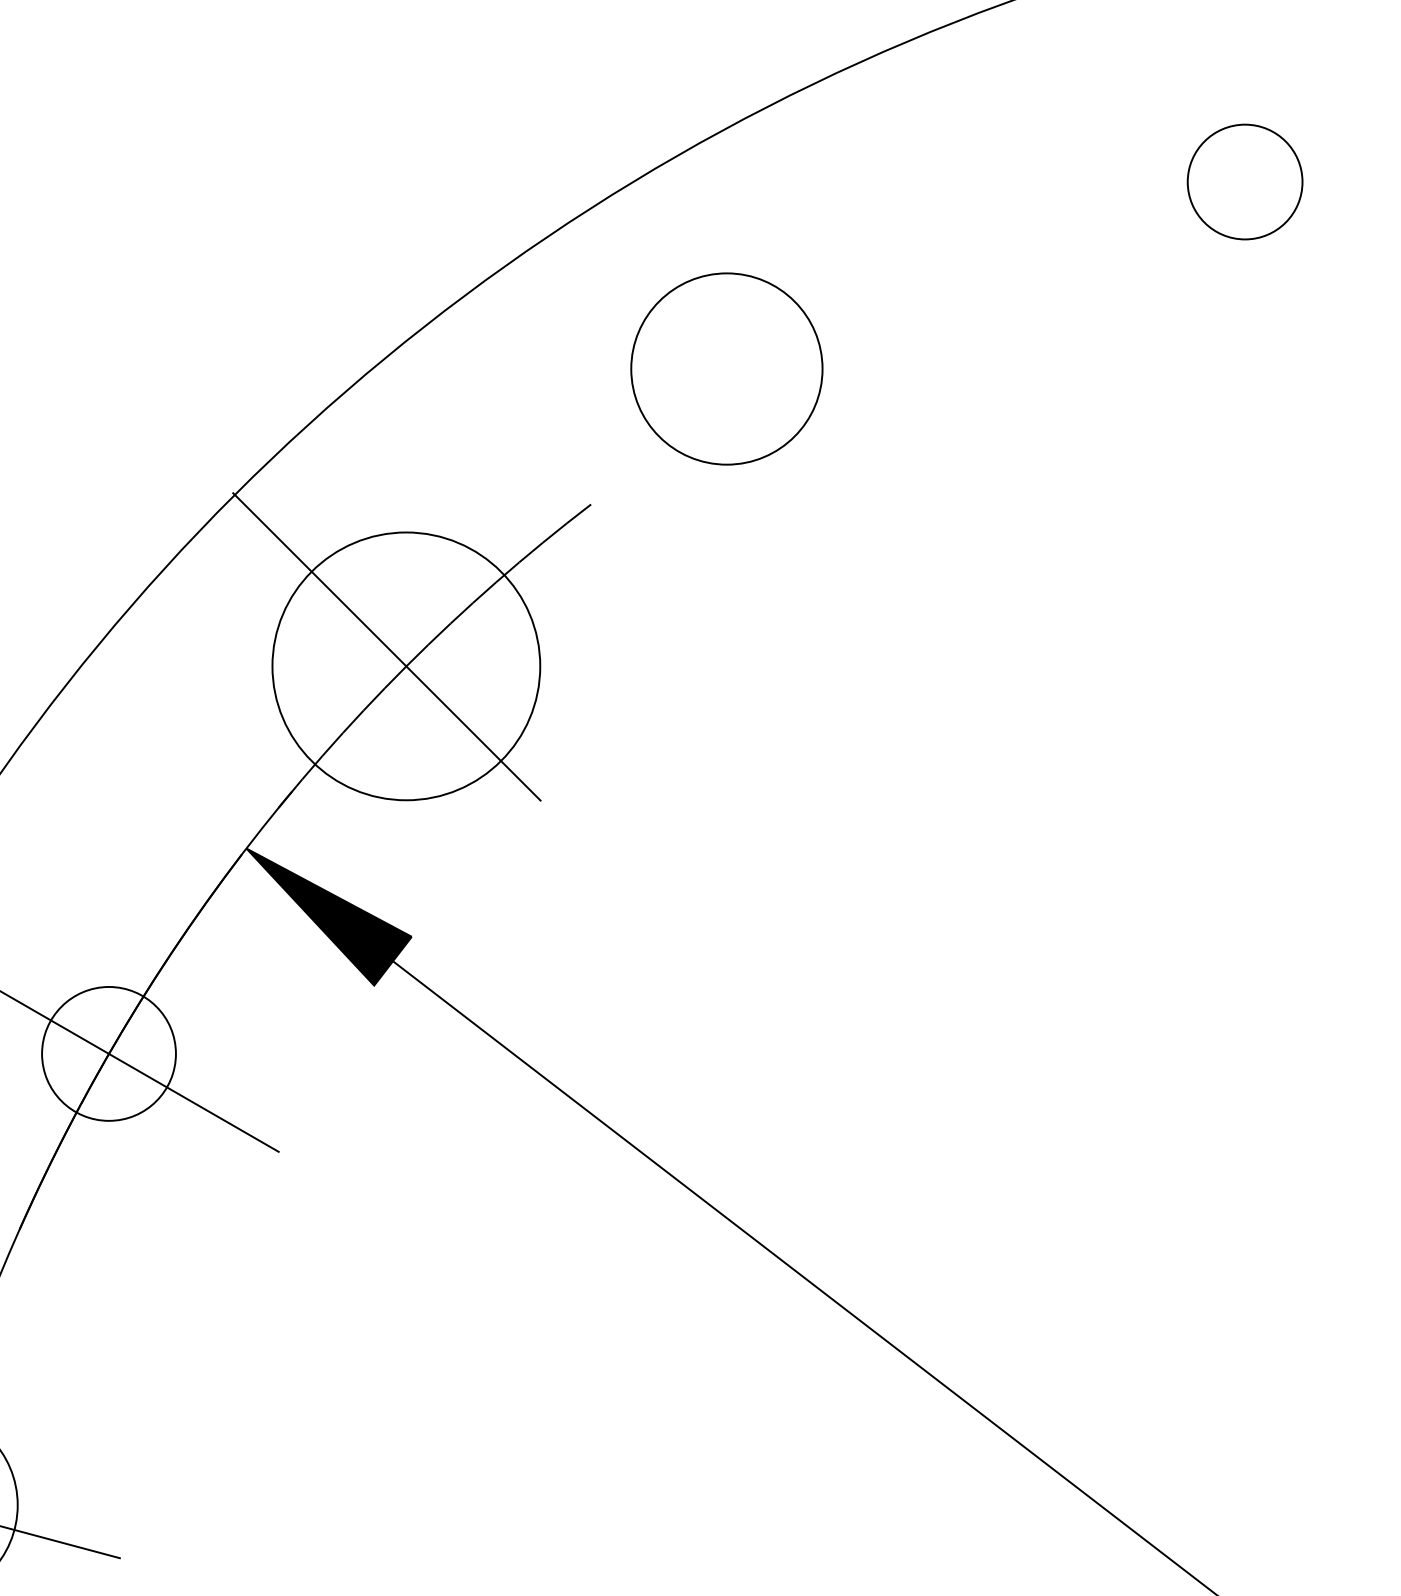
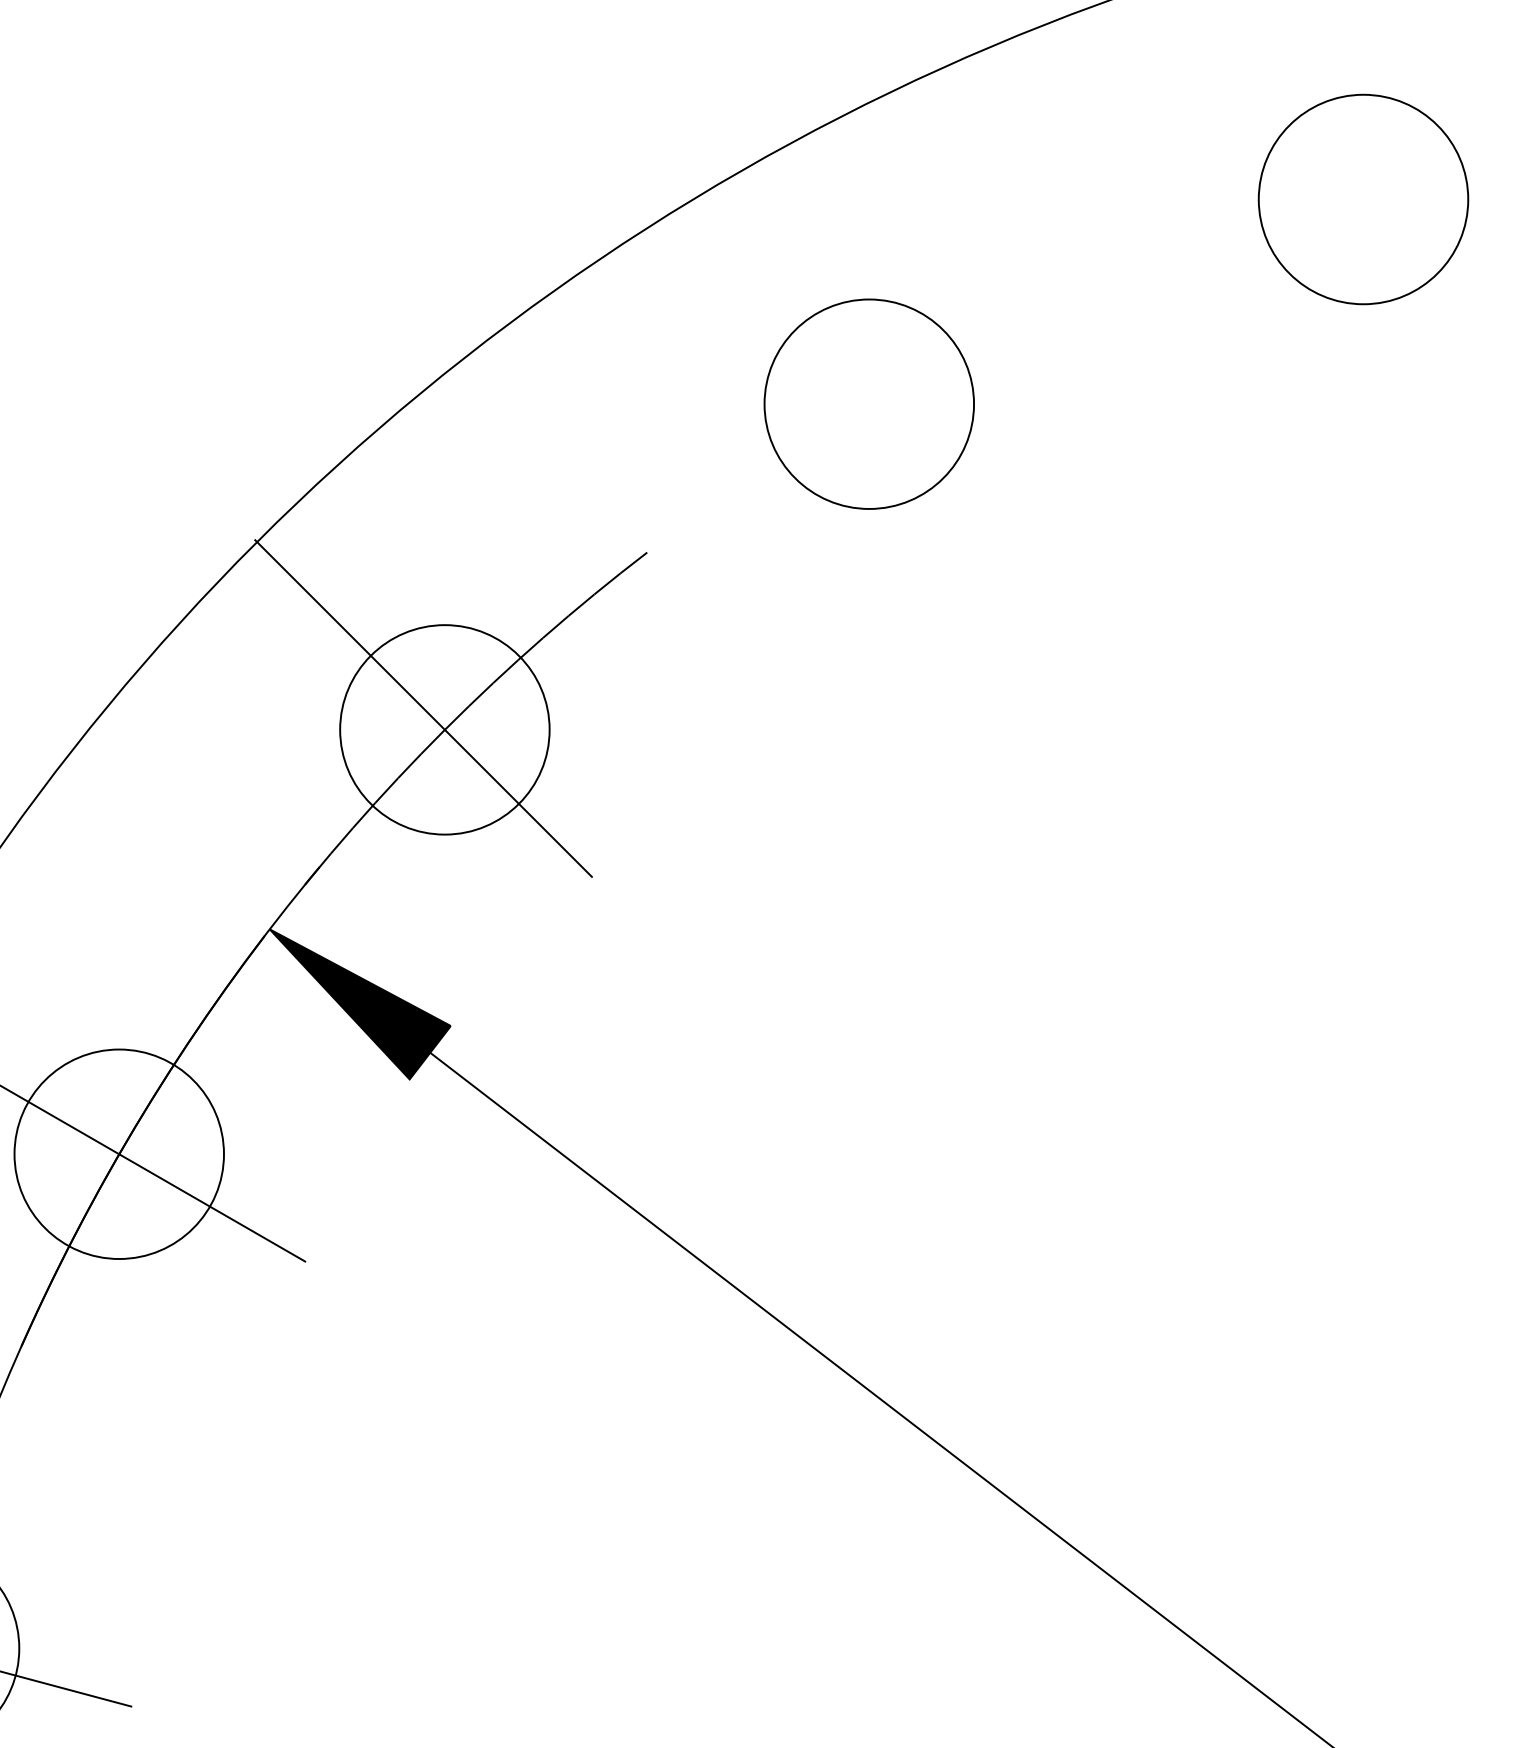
circle: (1244, 181) -> (1362, 198), size x1.67
circle: (726, 368) -> (868, 403), moved
circle: (406, 666) -> (445, 729), size x0.71
circle: (108, 1053) -> (118, 1153), size x1.43

